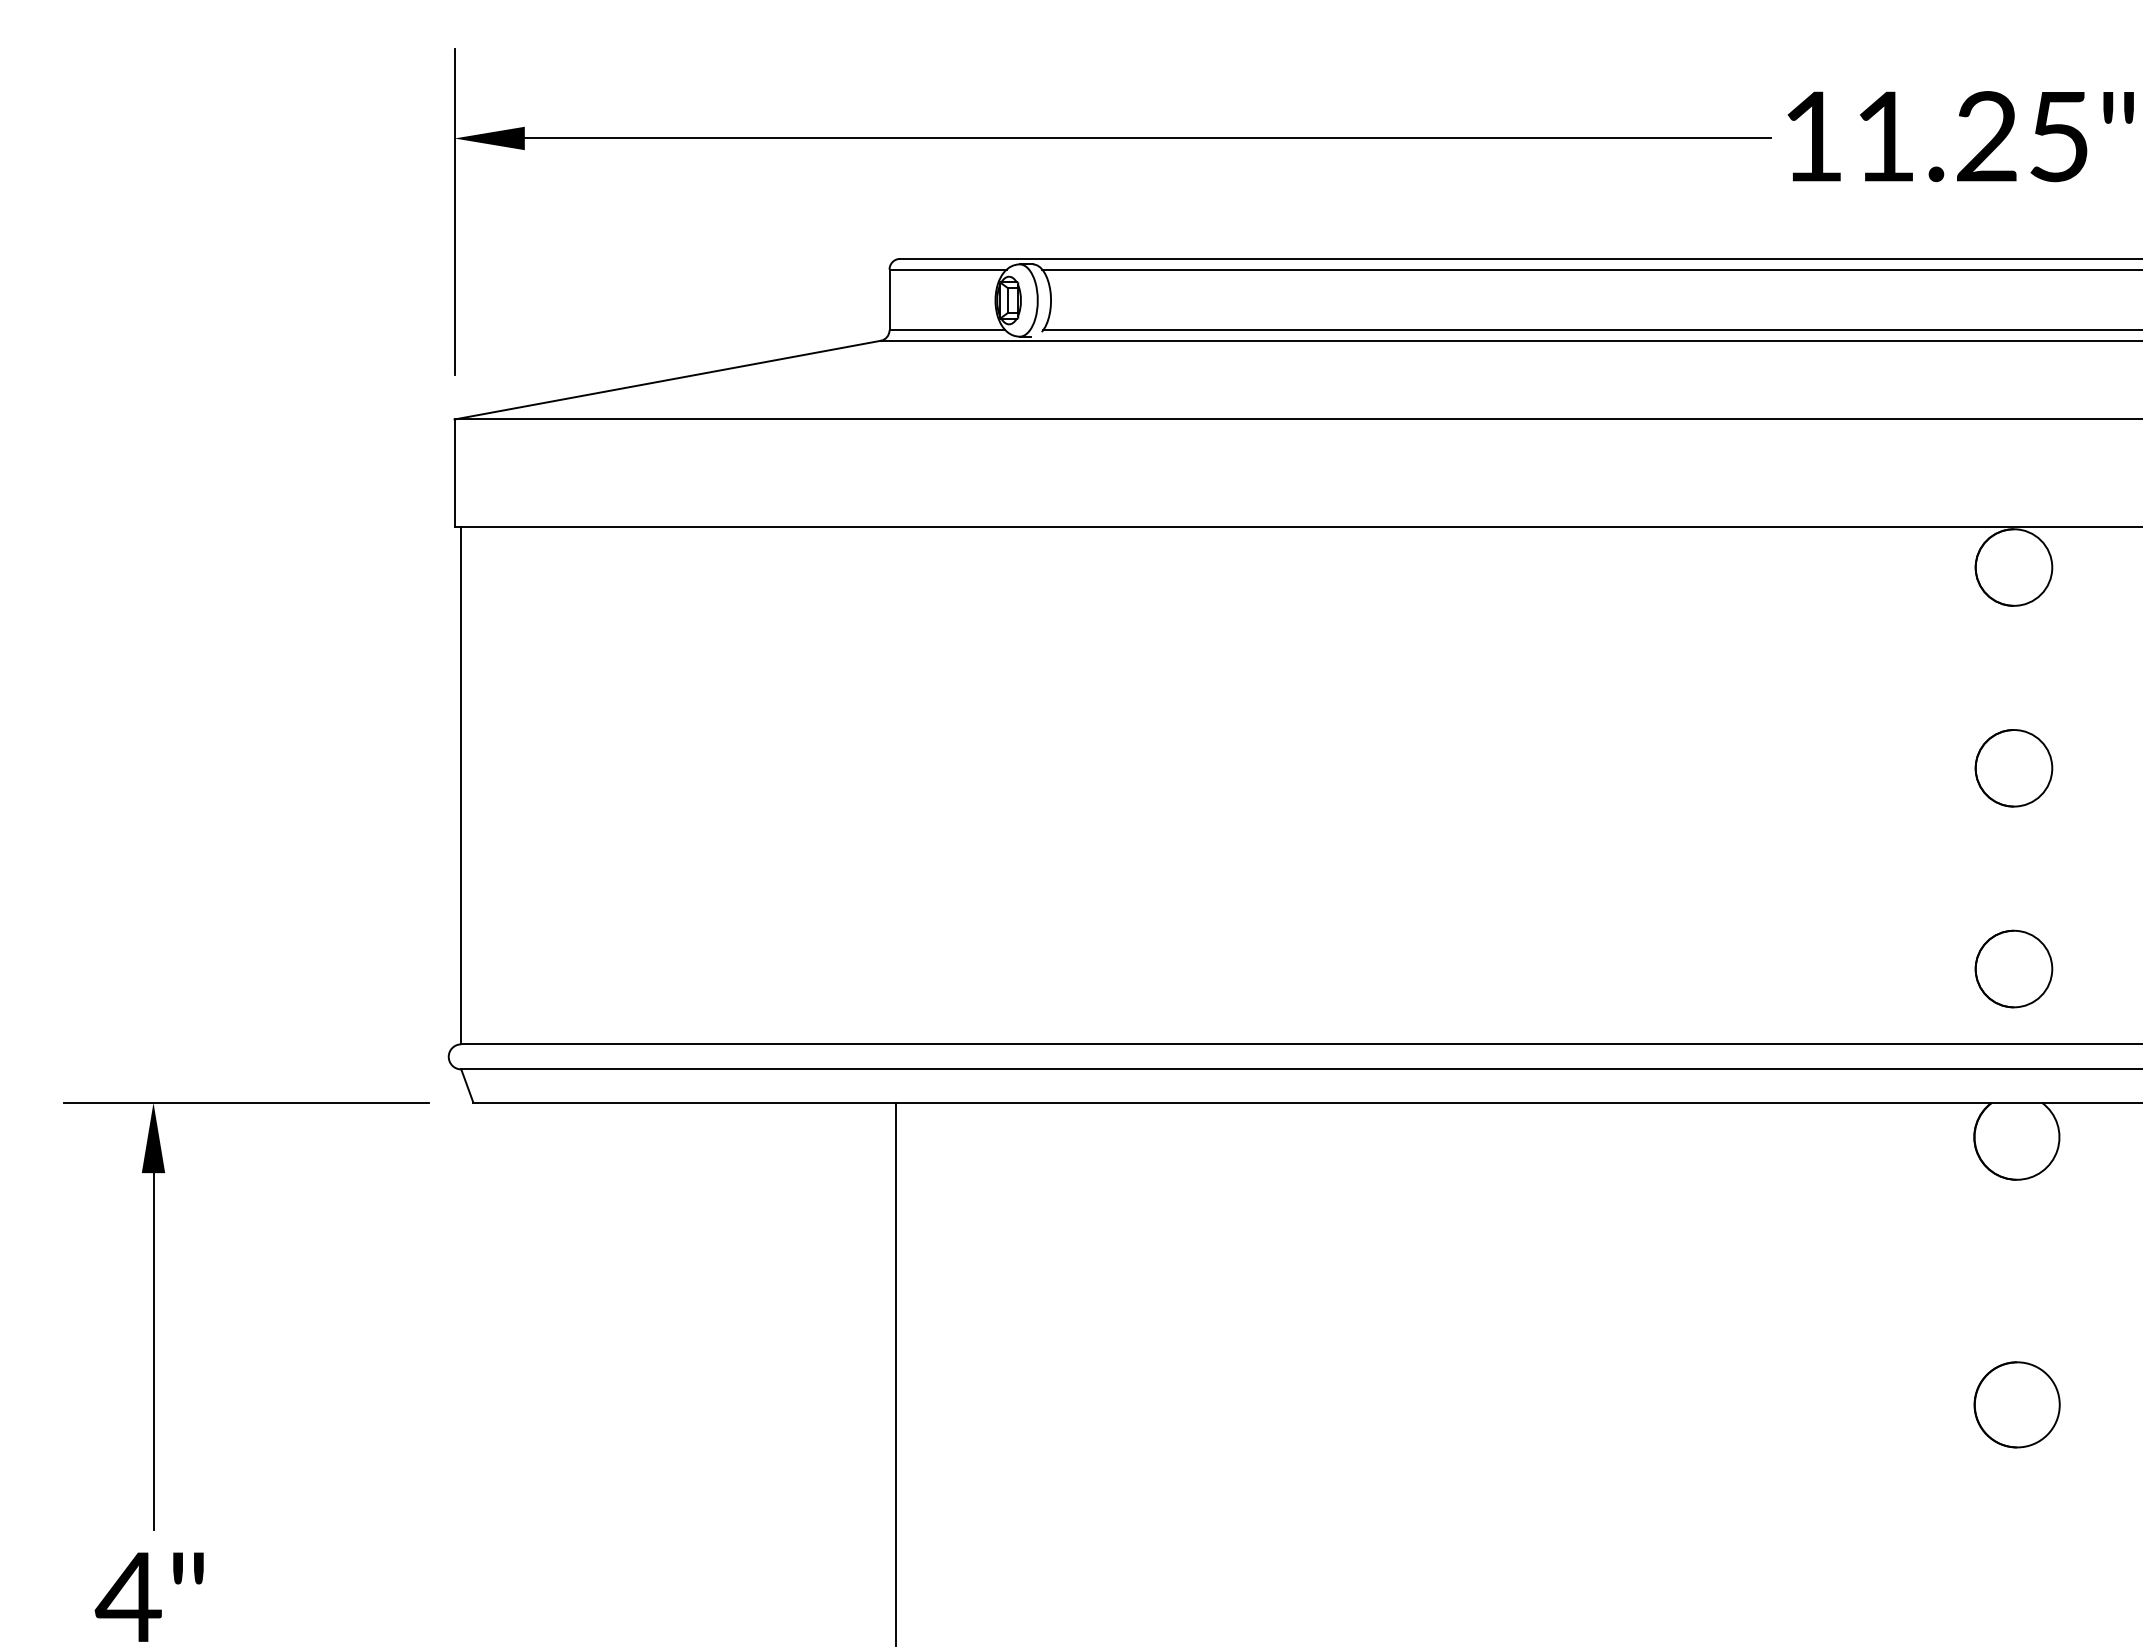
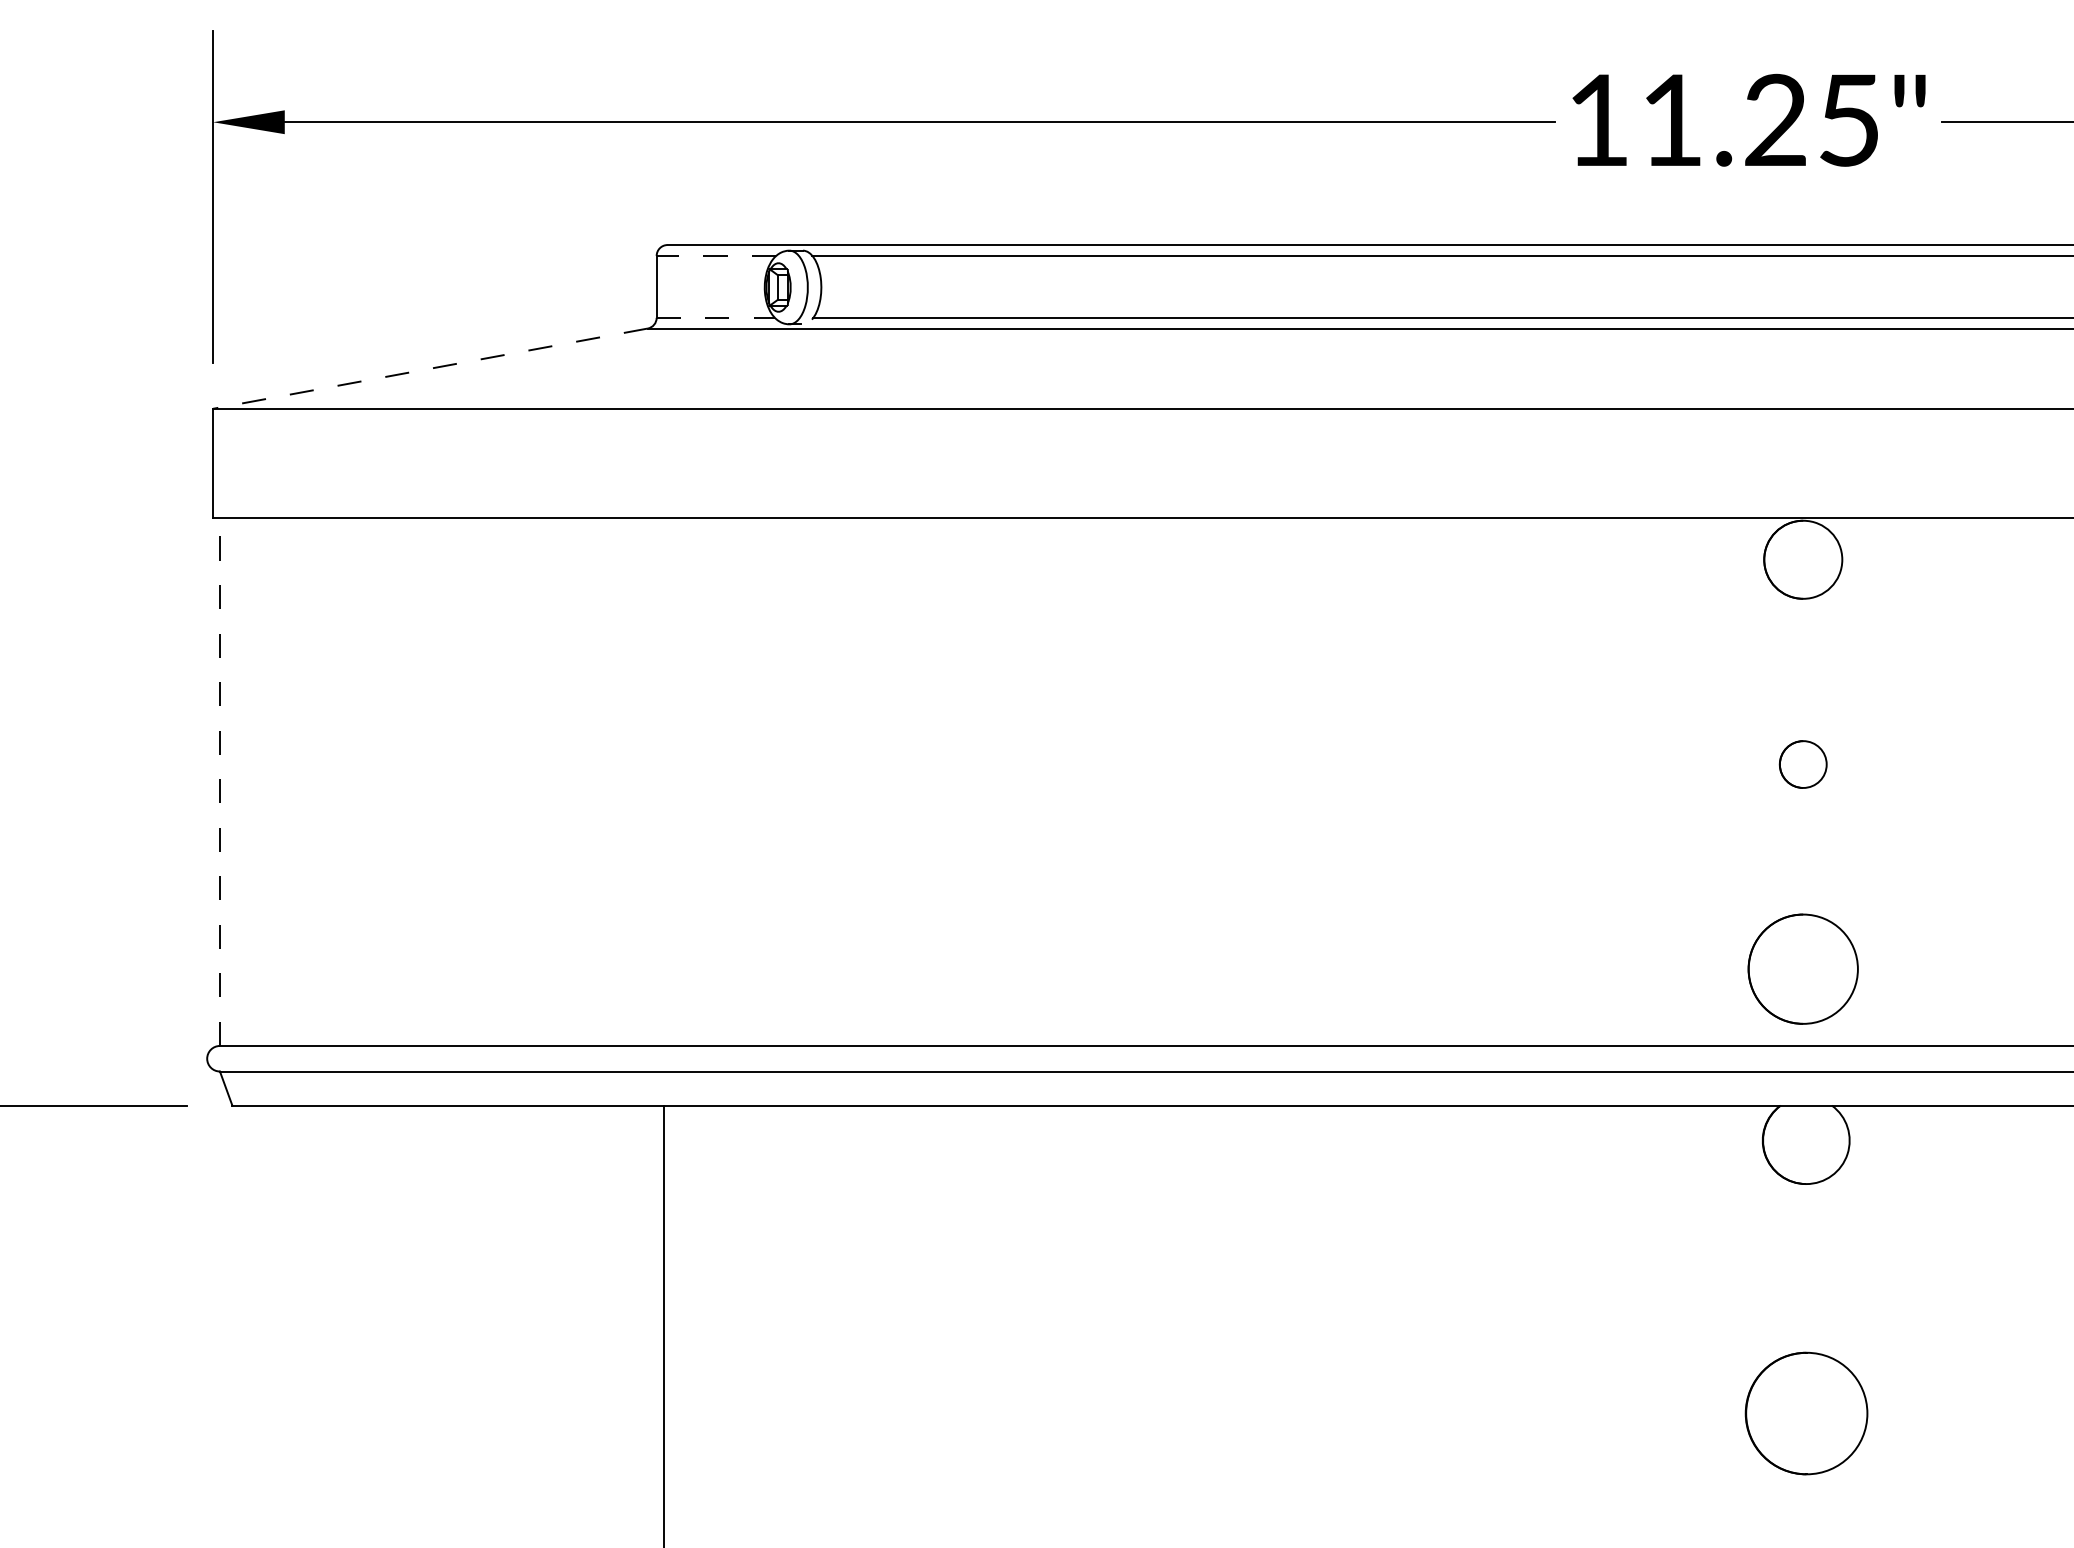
line: (948, 269) -> (716, 255), solid -> dashed
line: (947, 330) -> (715, 318), solid -> dashed
line: (667, 380) -> (430, 369), solid -> dashed
part: (2013, 768) -> (1802, 764), size x0.6
line: (461, 785) -> (220, 782), solid -> dashed
part: (2013, 968) -> (1802, 968), size x1.4
part: (2016, 1404) -> (1805, 1413), size x1.4

